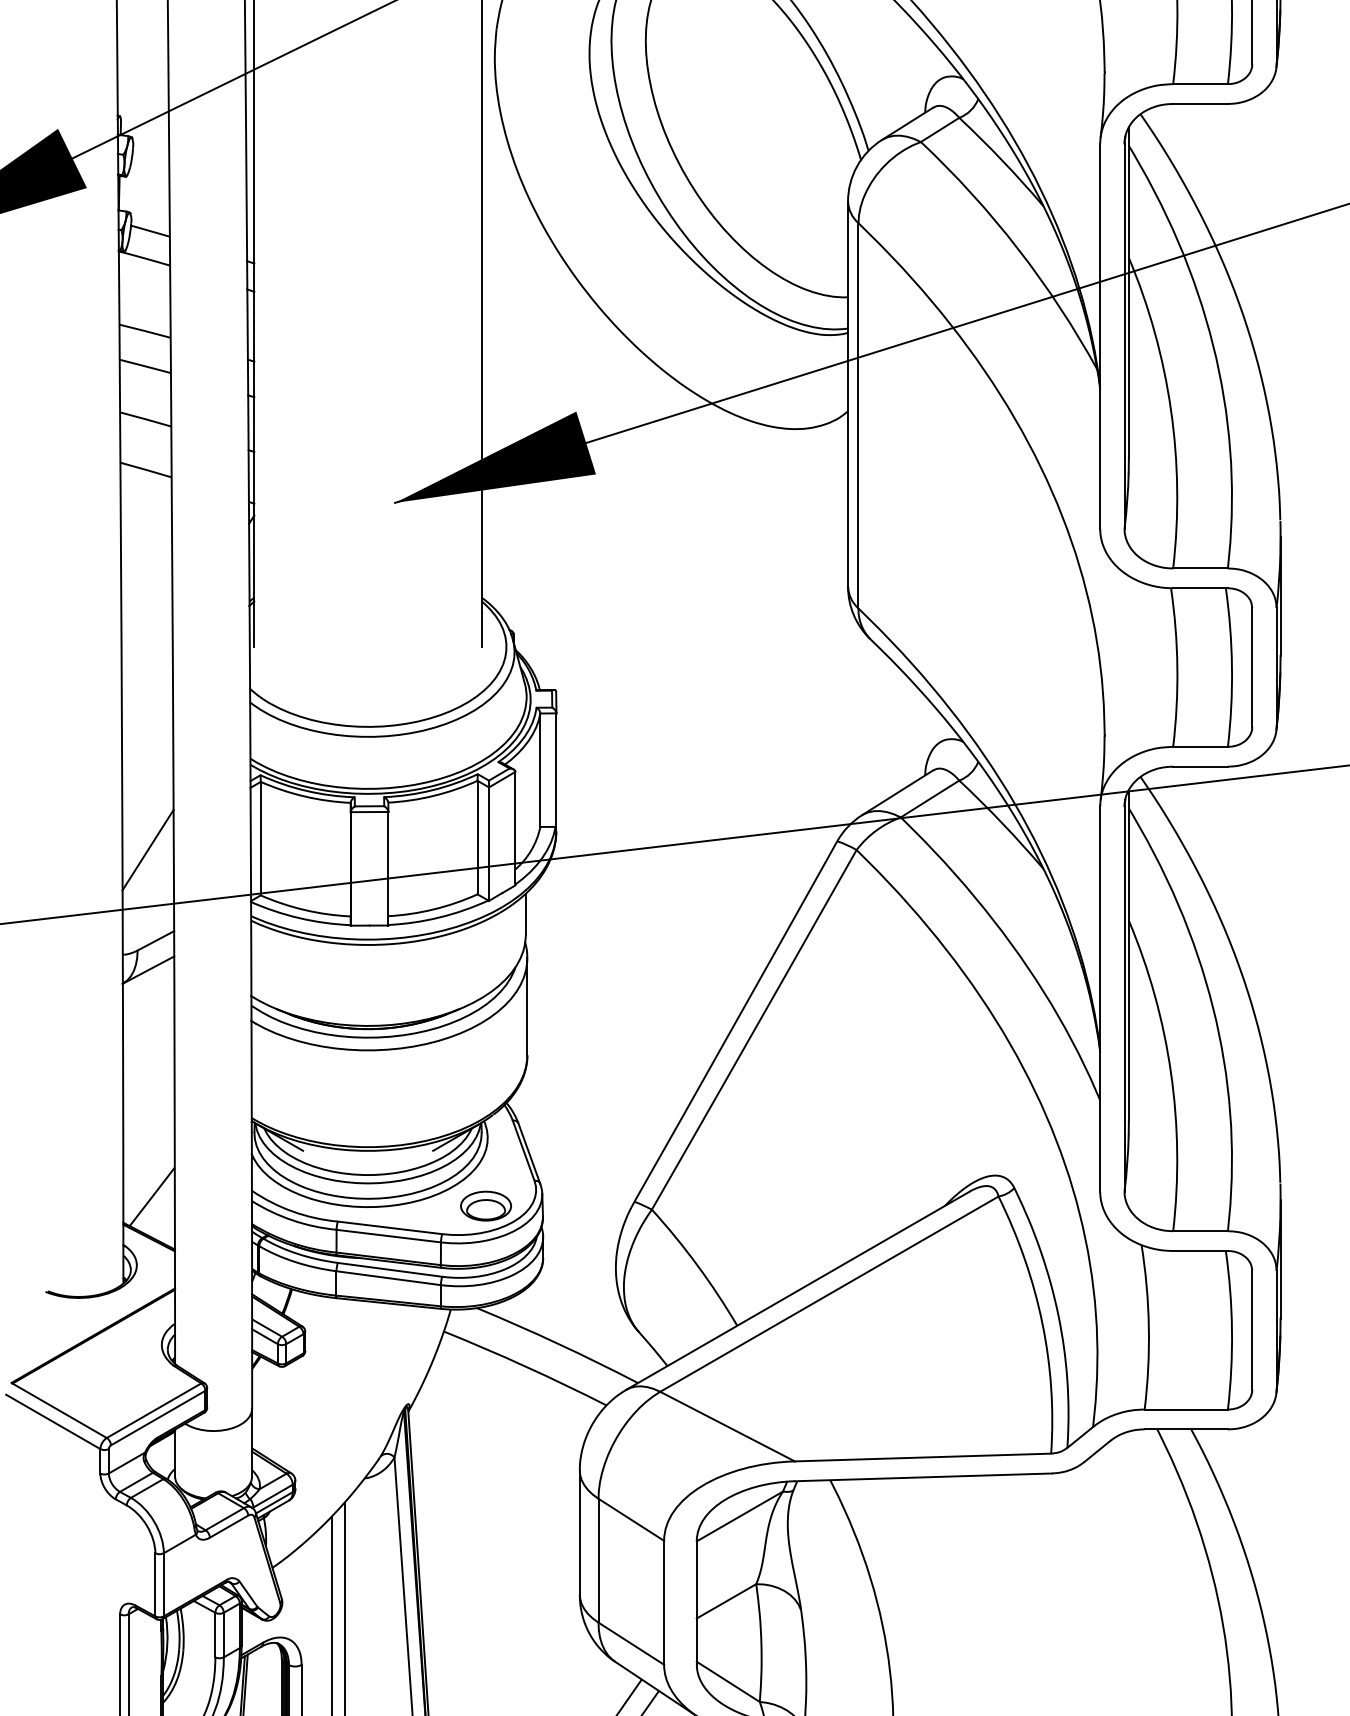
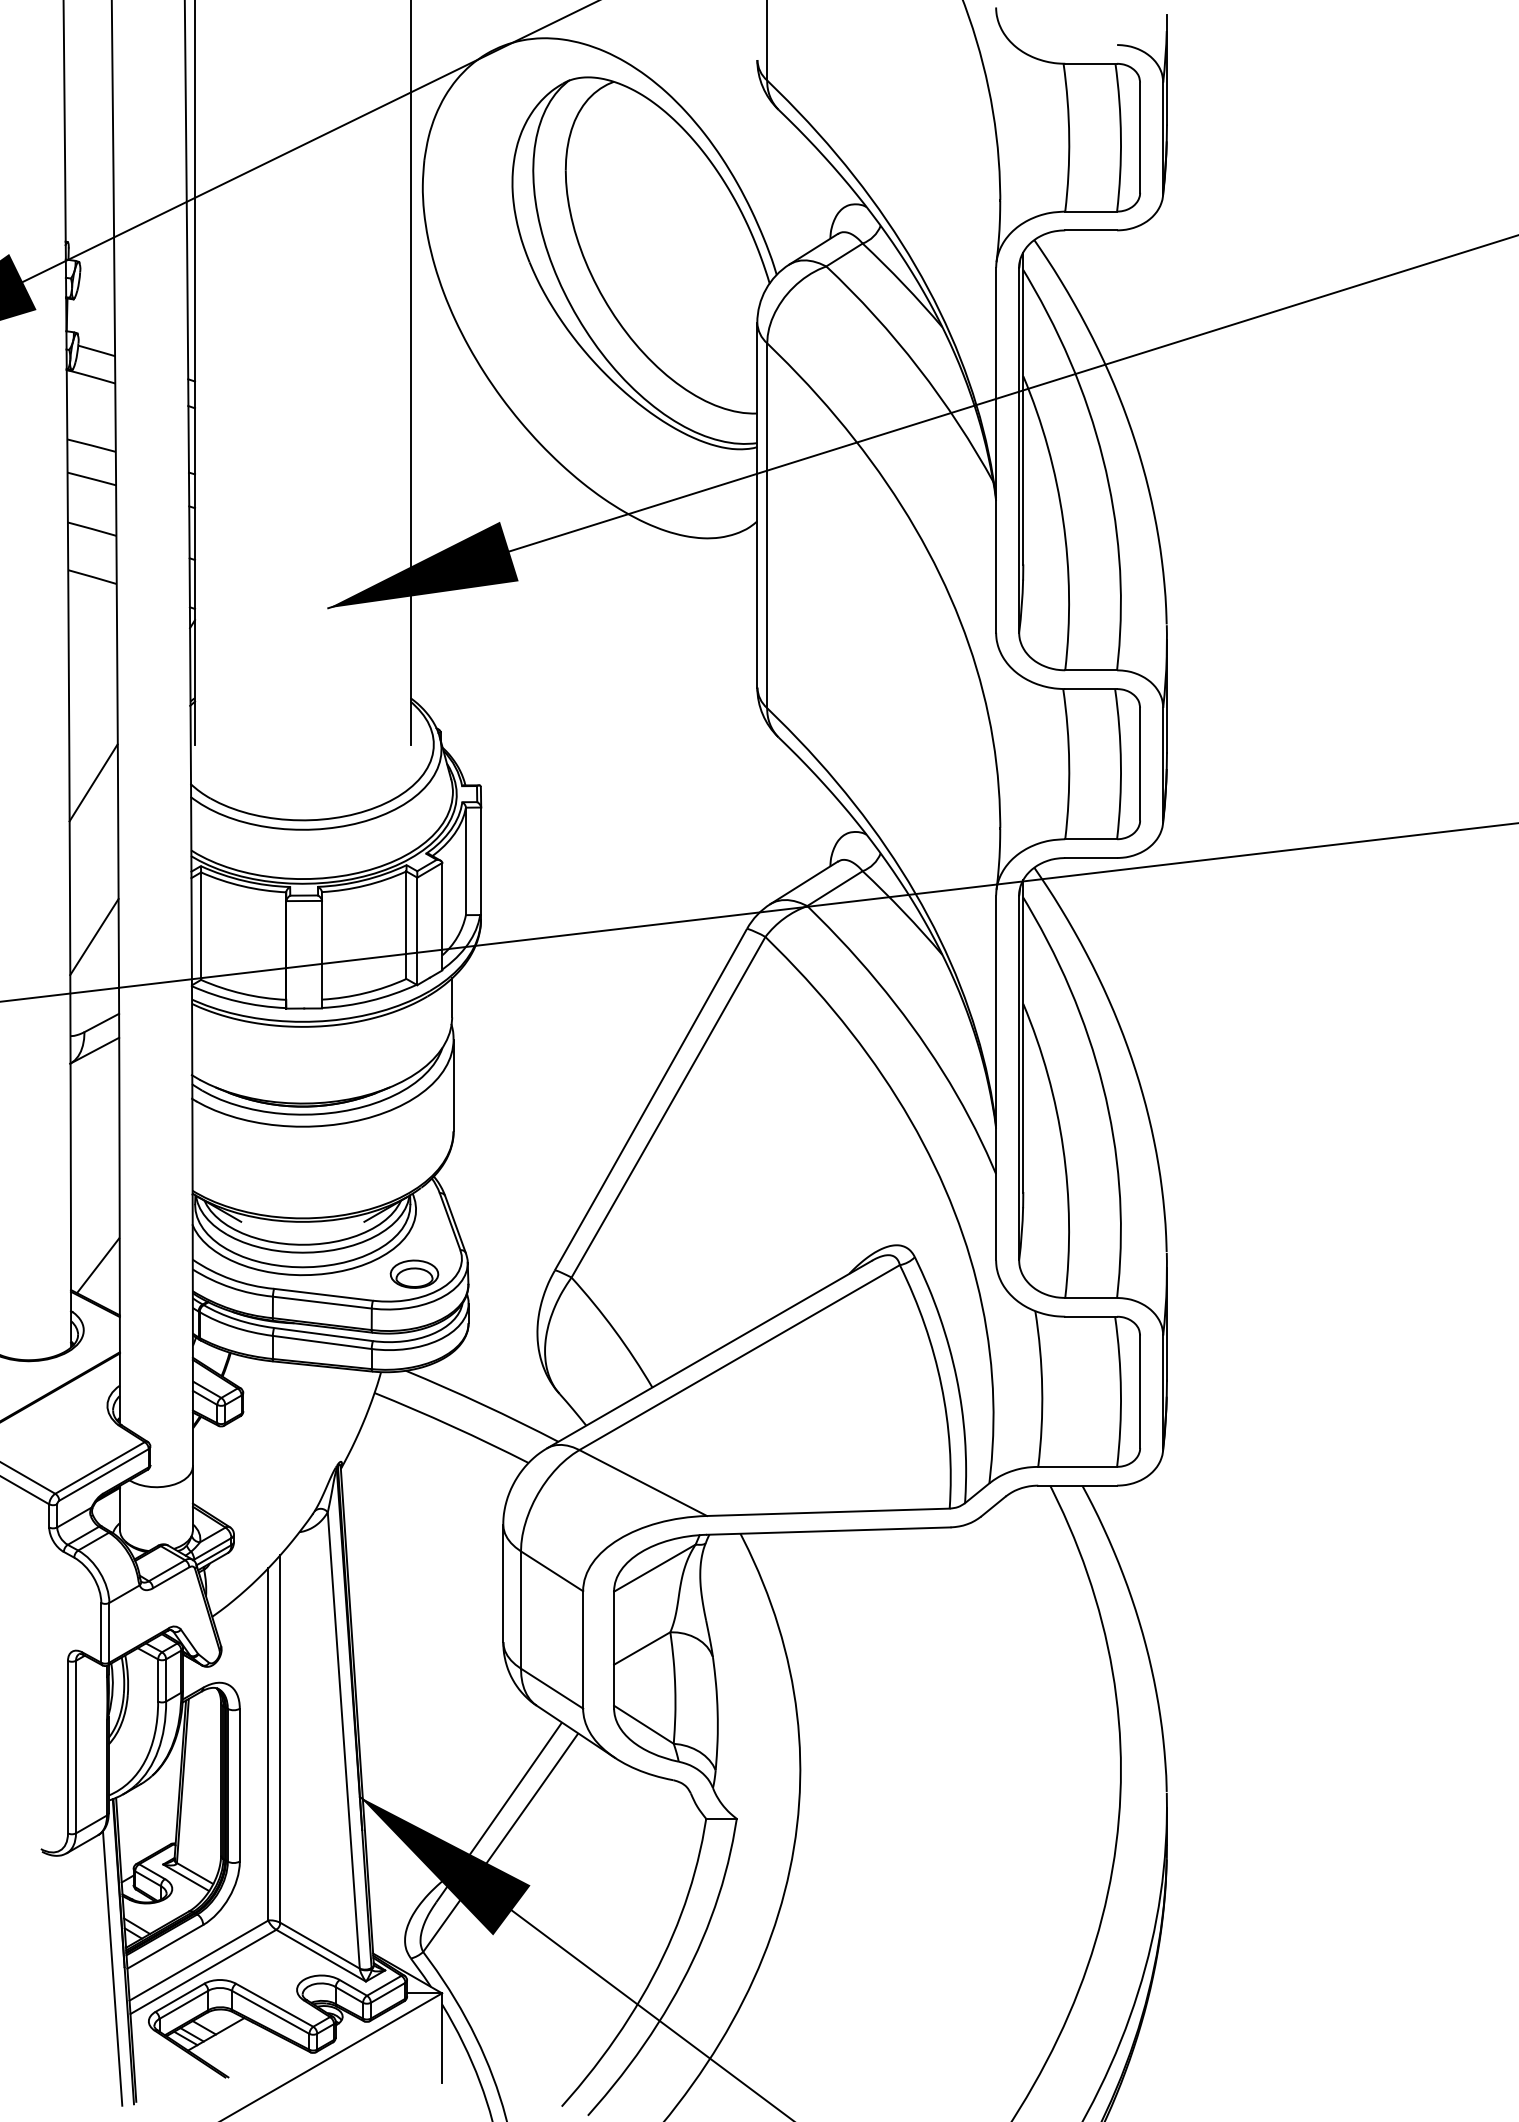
line: (147, 686) -> (93, 782), added

